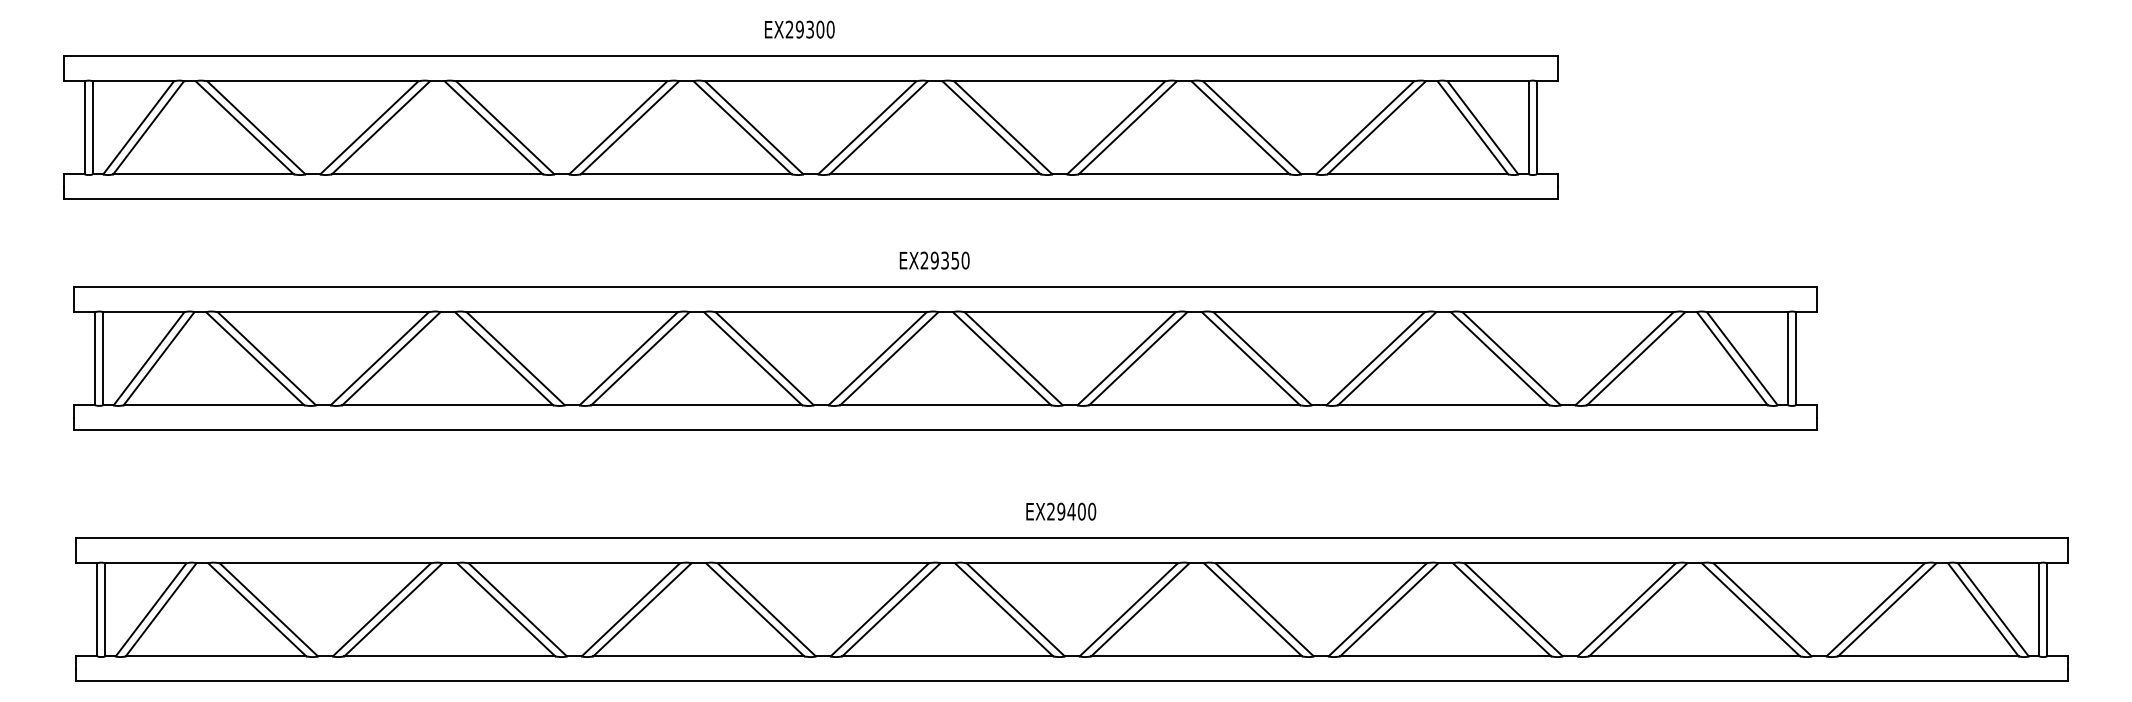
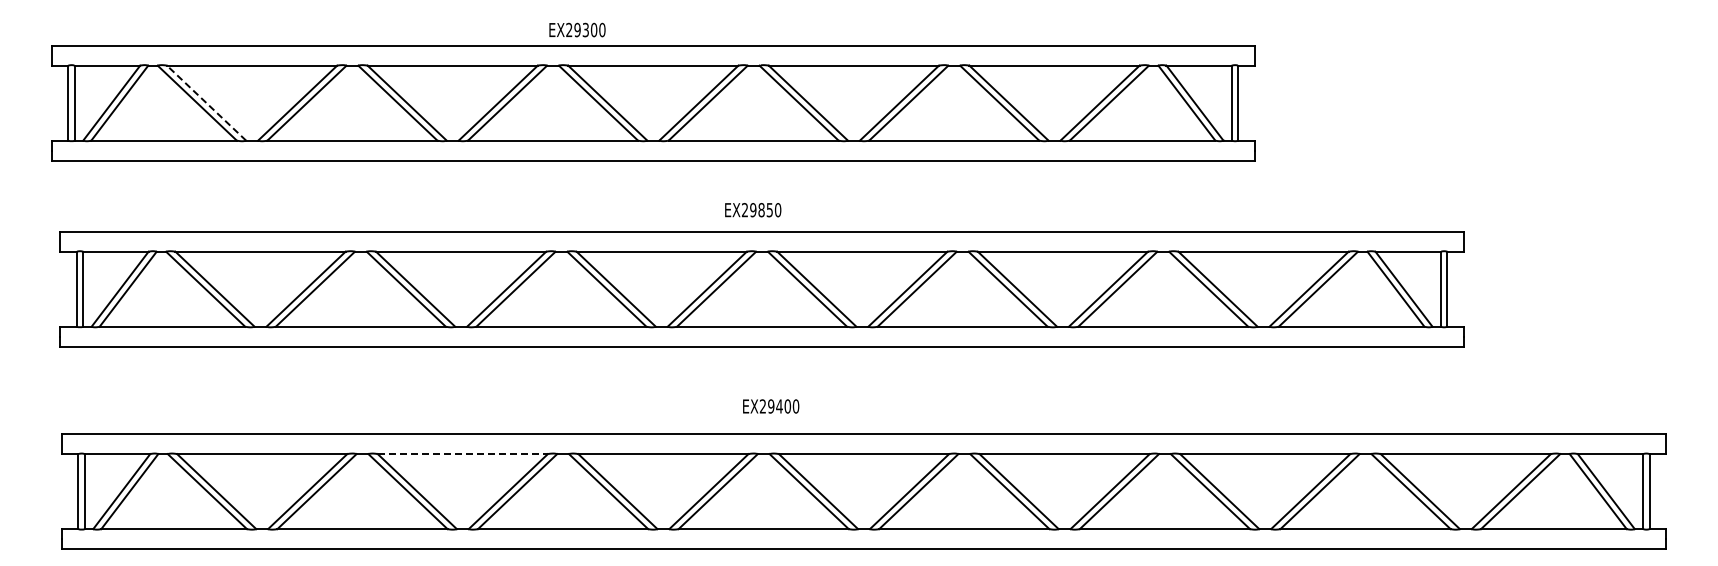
text: (799, 28) -> (577, 29), moved
line: (256, 128) -> (206, 103), solid -> dashed
text: (945, 261) -> (761, 210), EX29350 -> EX29850
text: (1061, 511) -> (771, 406), moved
line: (575, 563) -> (463, 454), solid -> dashed

